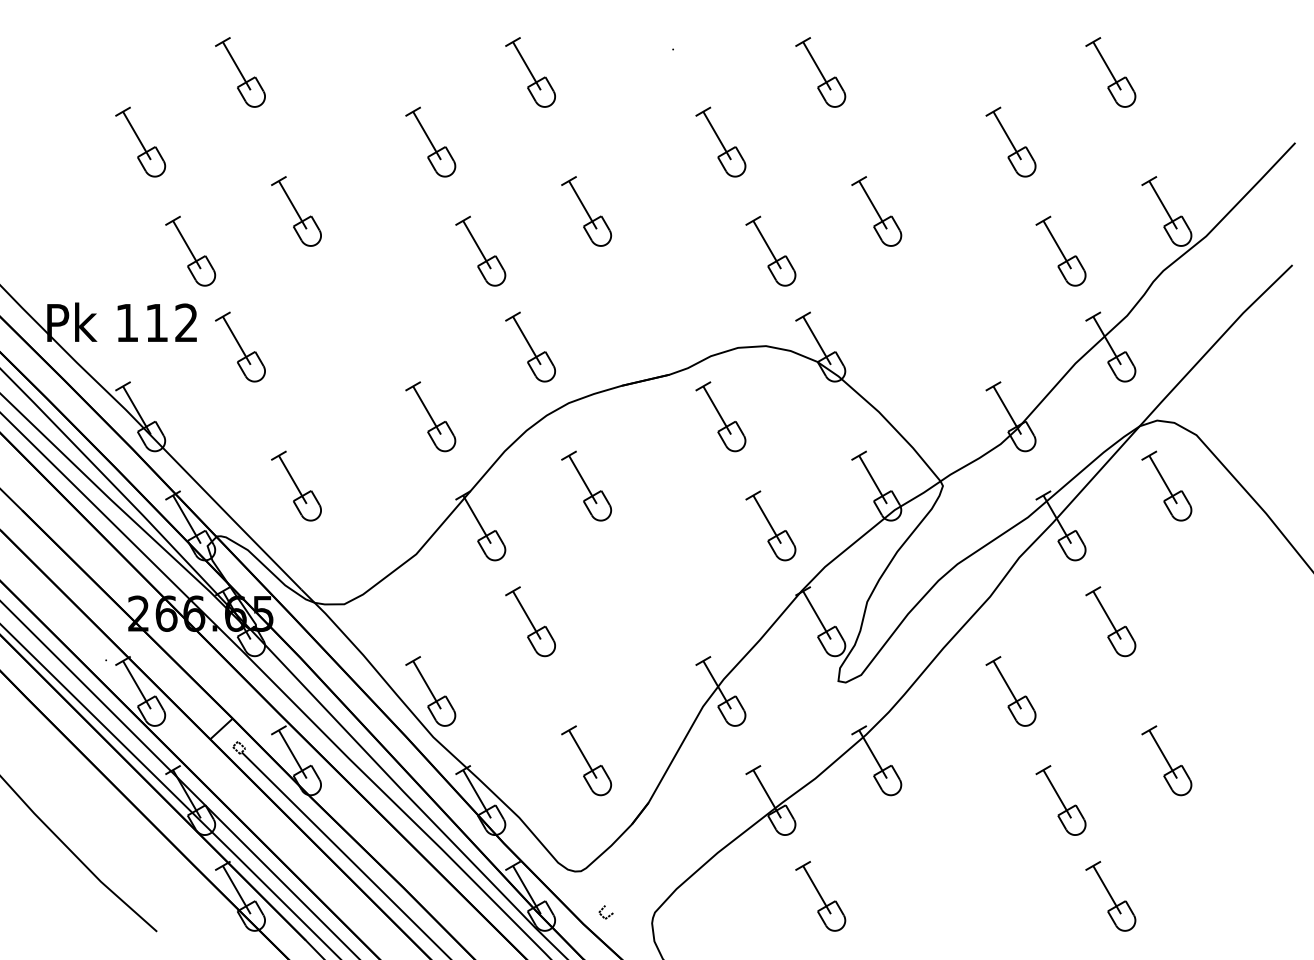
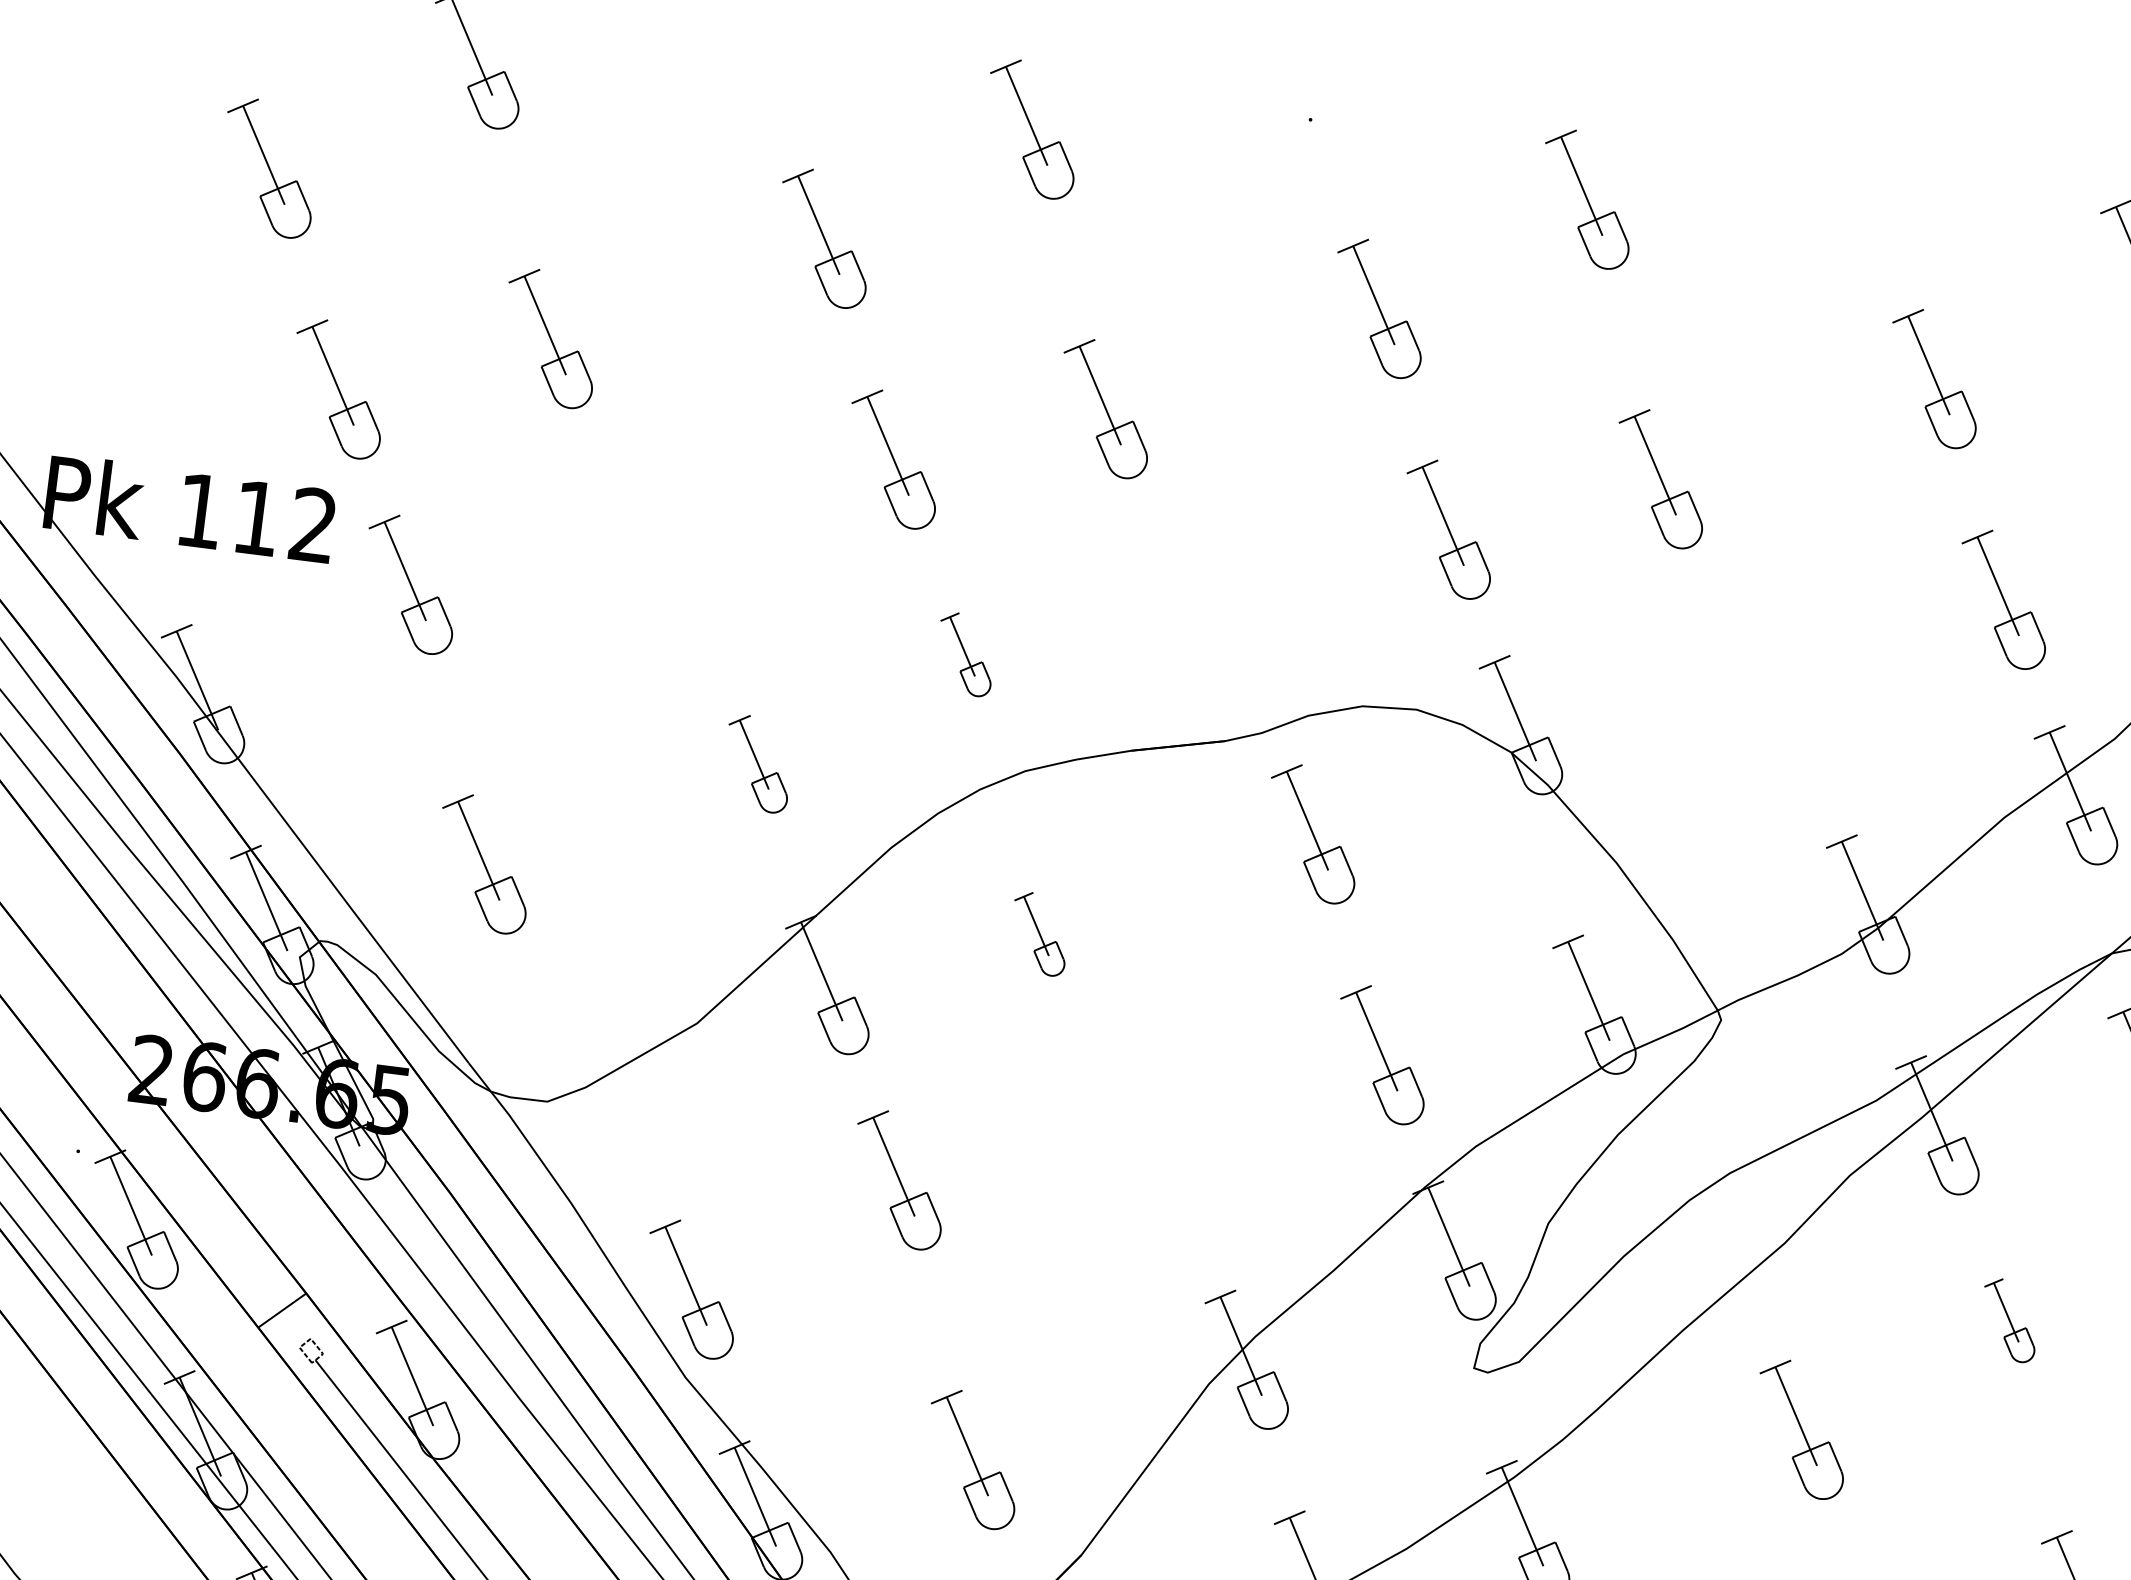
part: (530, 346) -> (965, 653), size x0.6
part: (430, 416) -> (757, 763), size x0.7
part: (586, 485) -> (1039, 932), size x0.6
part: (1110, 621) -> (2008, 1319), size x0.6

